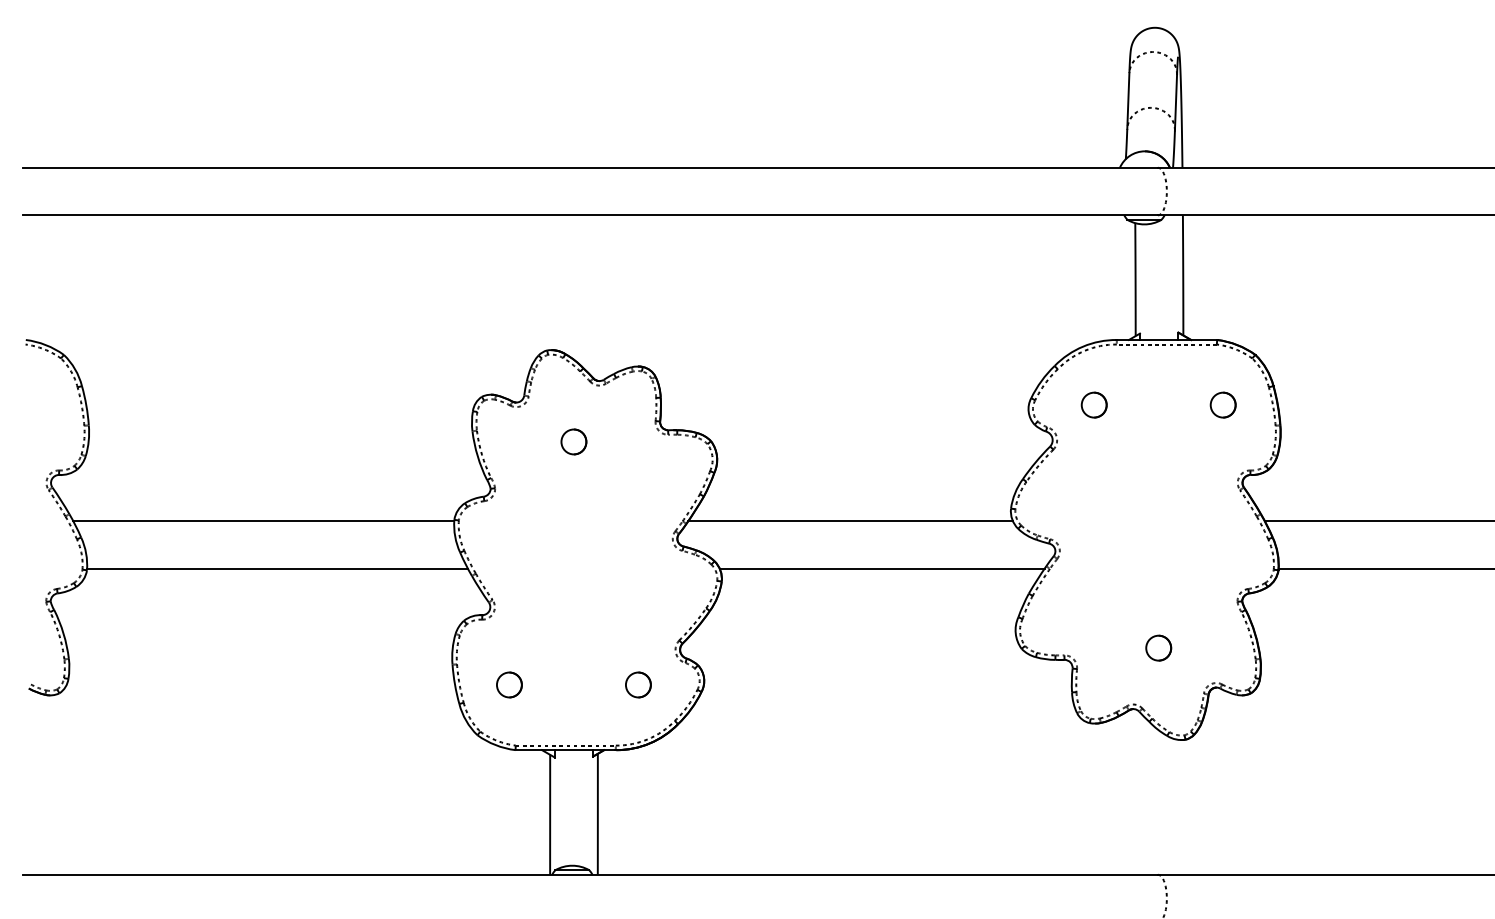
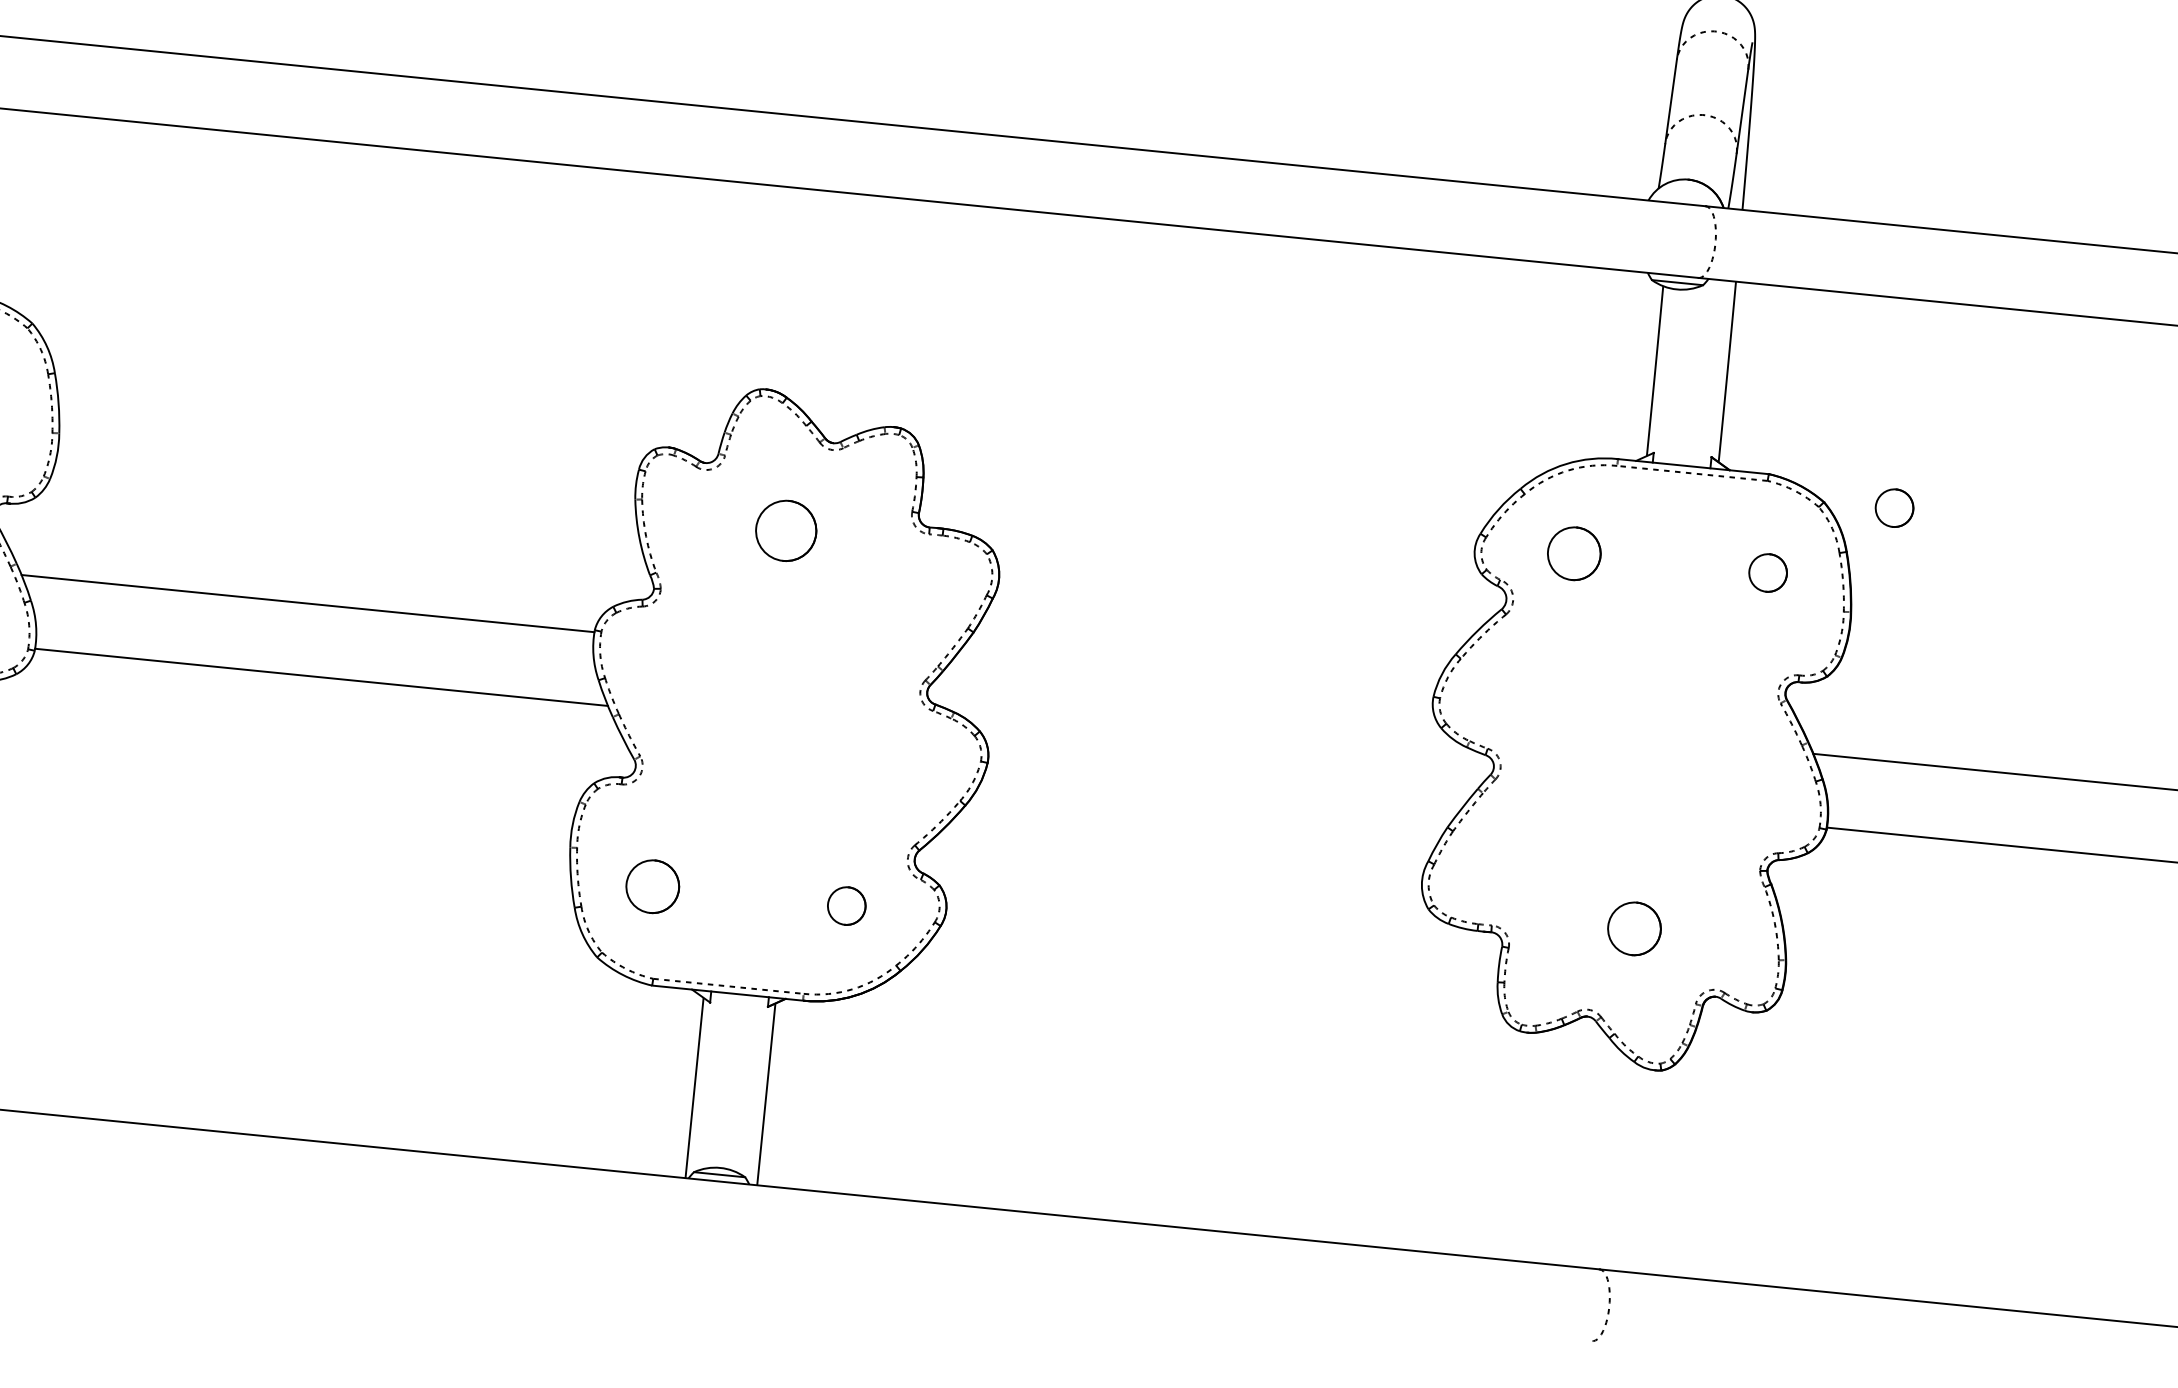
part: (1301, 353) -> (1893, 507), added
part: (1093, 404) -> (1573, 552), size x1.4
part: (573, 441) -> (785, 530), size x1.6
line: (850, 521) -> (1190, 692), removed
line: (881, 568) -> (1229, 767), removed
part: (1158, 647) -> (1634, 927), size x1.4
part: (509, 684) -> (652, 885), size x1.4

